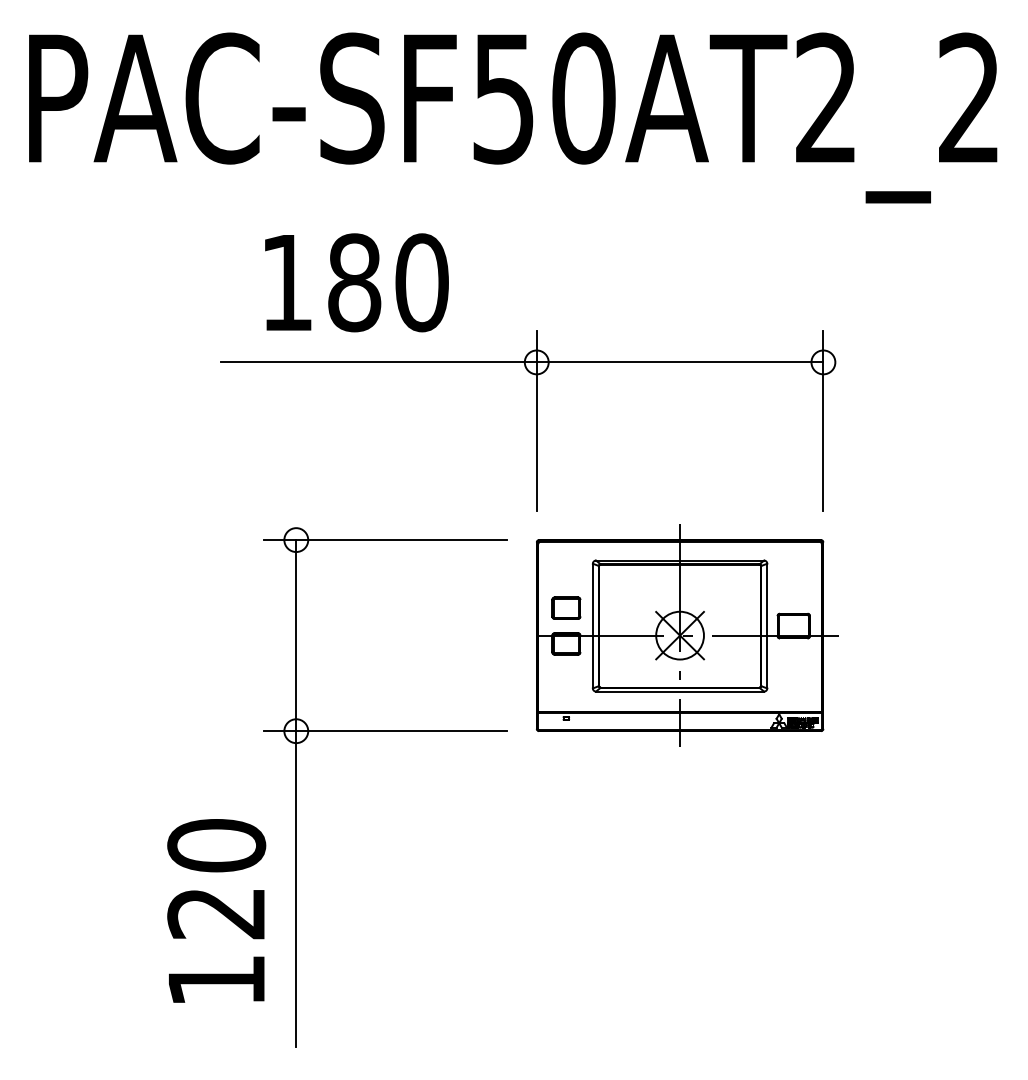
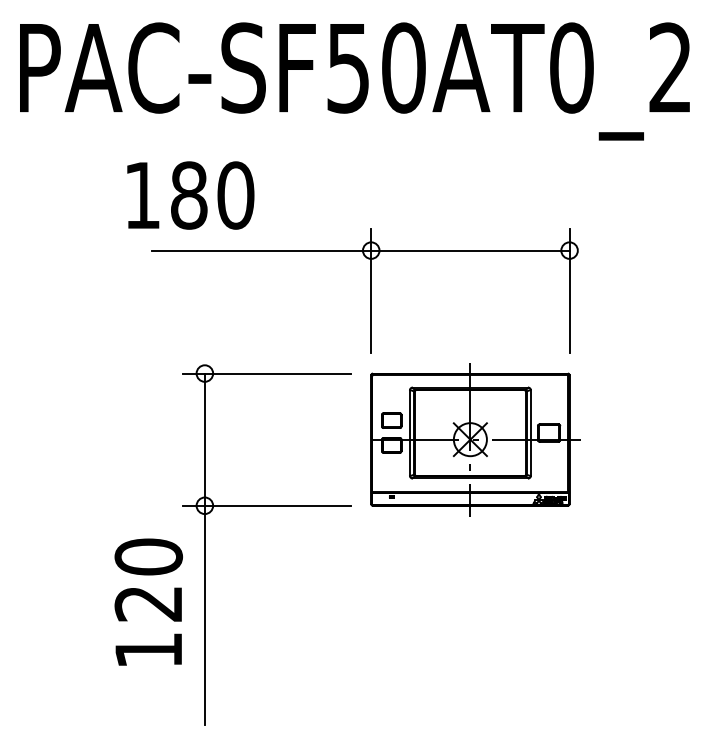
text: (826, 97) -> (571, 67), PAC-SF50AT2_2 -> PAC-SF50AT0_2
text: (356, 282) -> (190, 195), moved
text: (216, 909) -> (148, 601), moved

